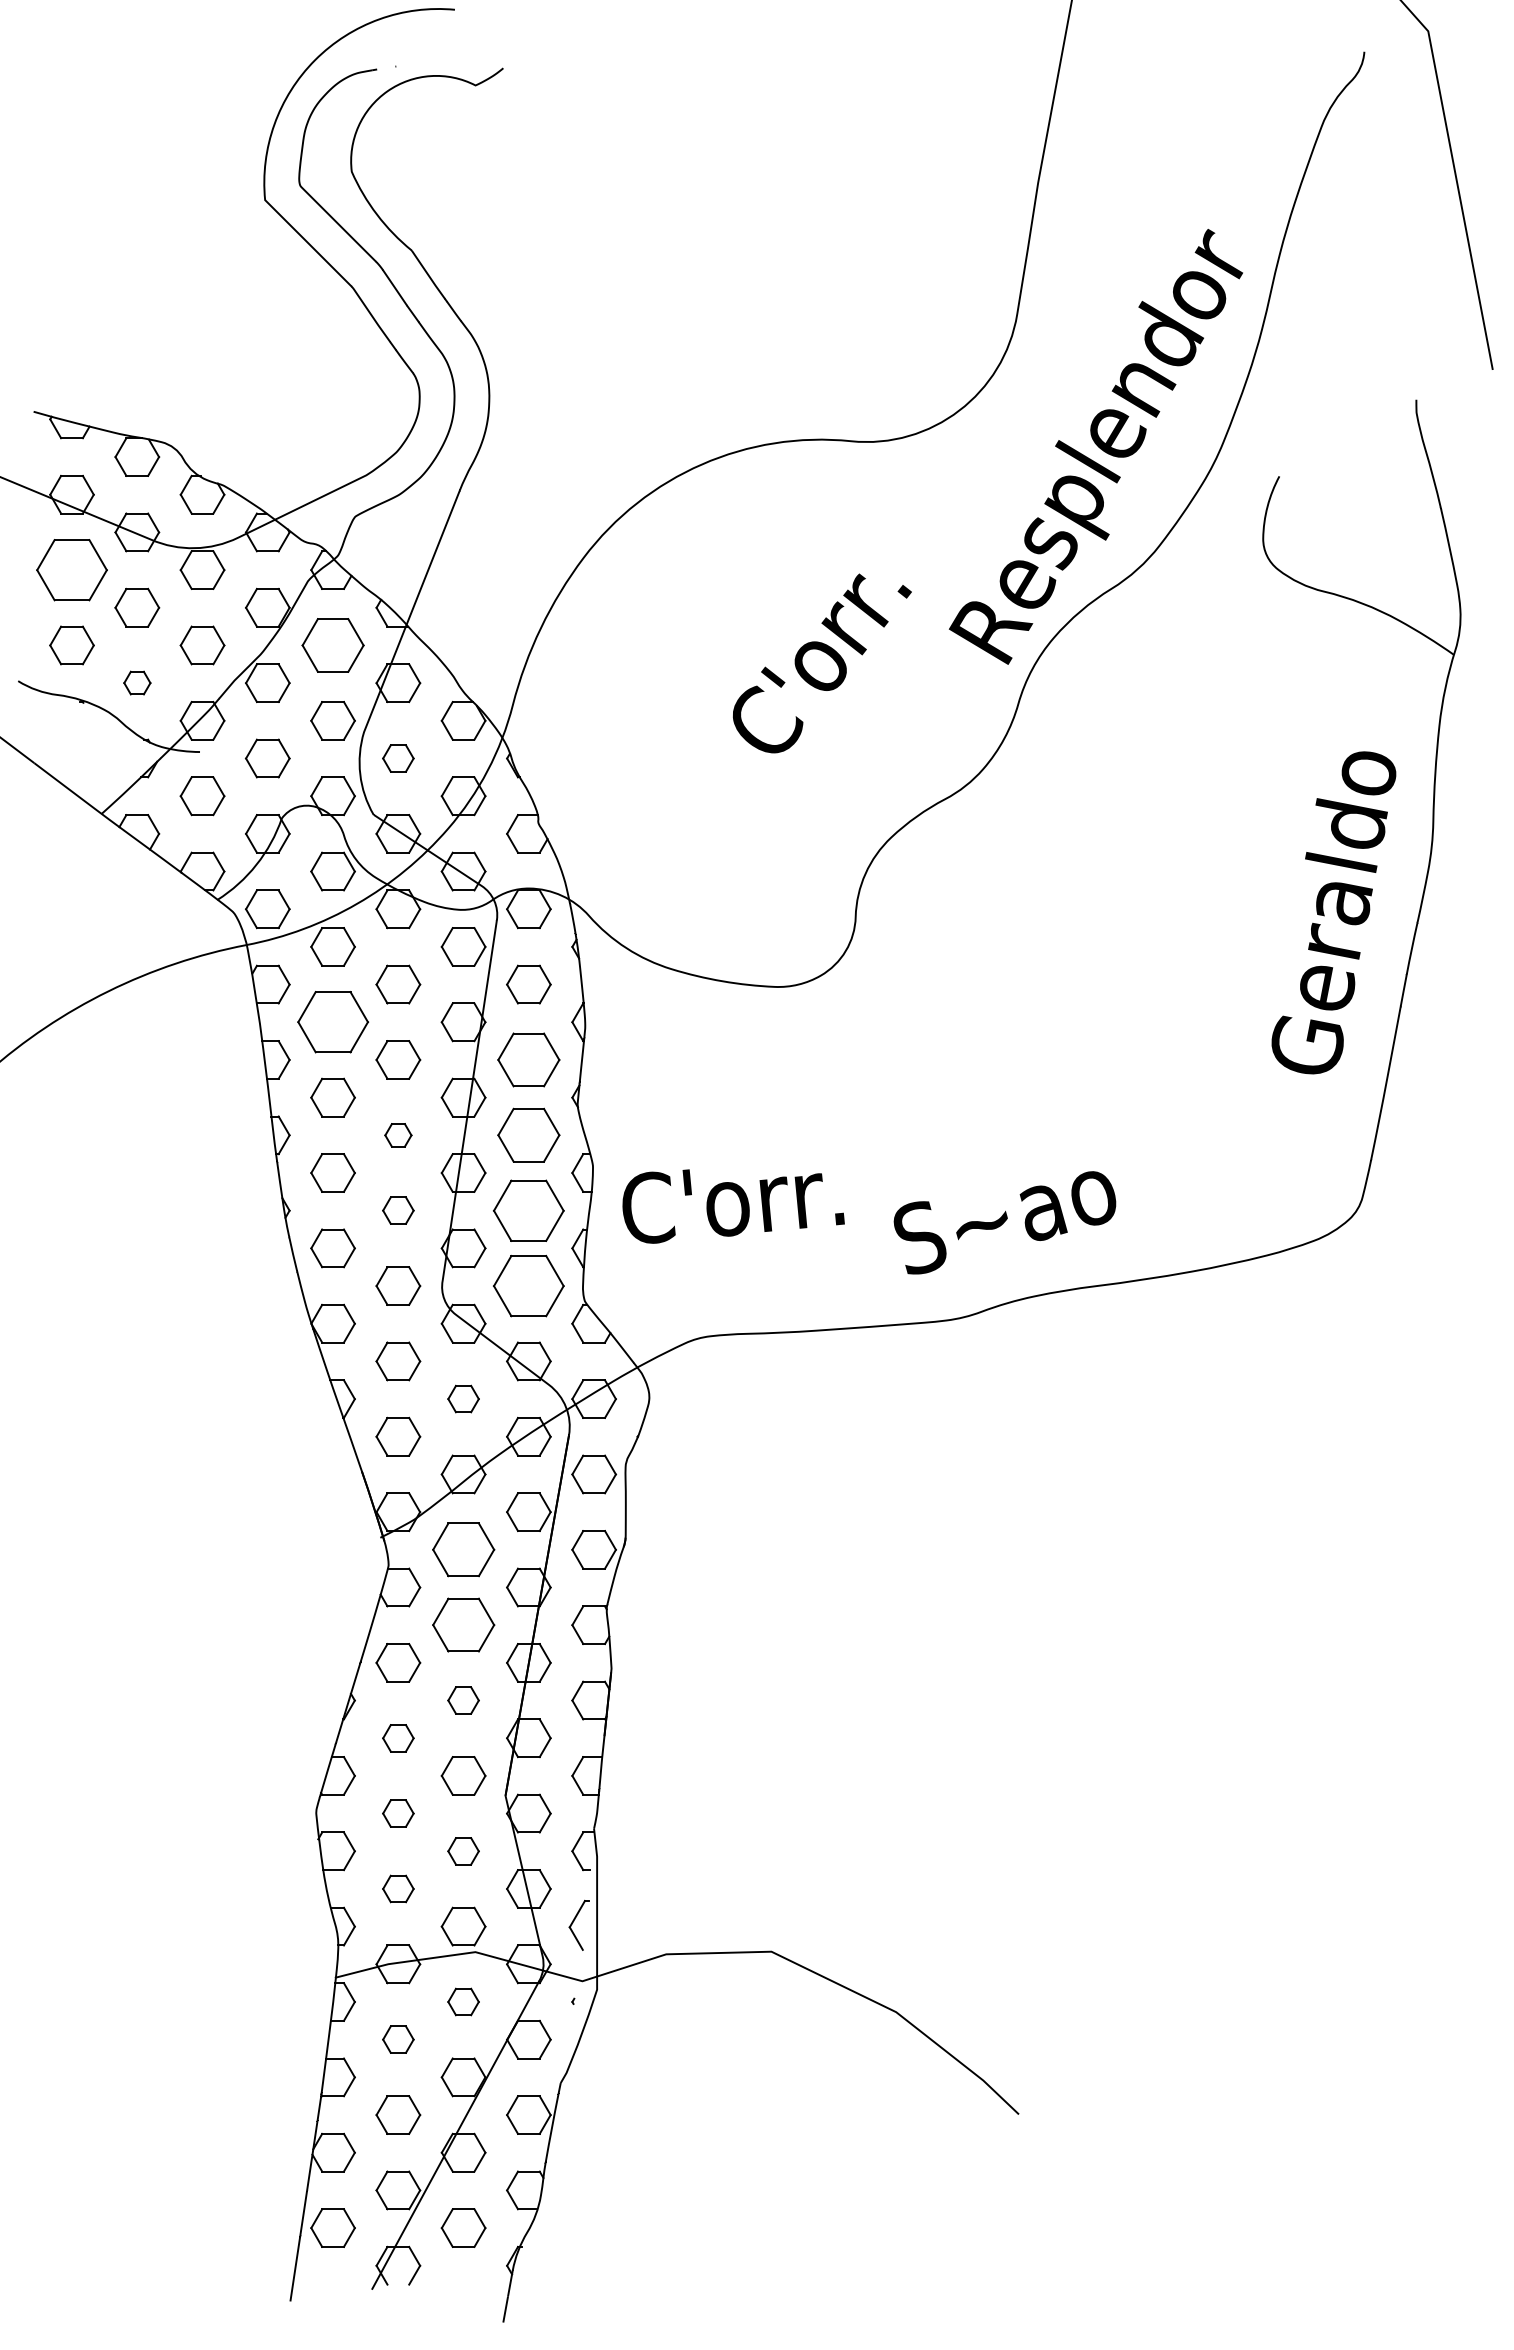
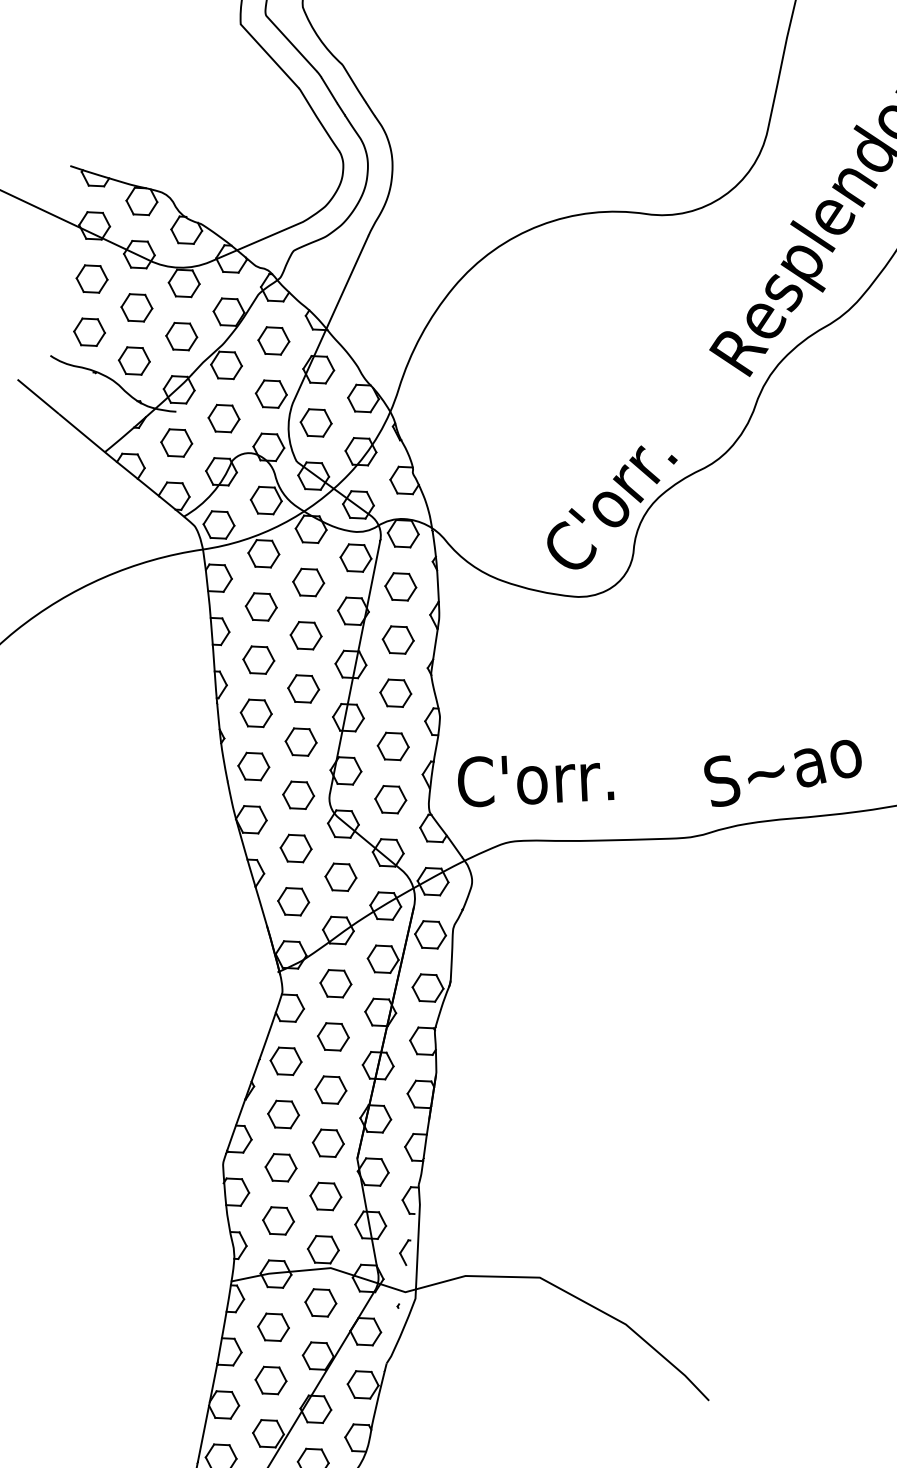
part: (71, 569) -> (91, 278), size x0.62
part: (332, 645) -> (273, 340), size x0.71
text: (822, 663) -> (612, 507), moved
part: (137, 682) -> (134, 360), size x1.67
part: (398, 758) -> (316, 422), size x1.43
part: (332, 1022) -> (260, 607), size x0.62
part: (528, 1059) -> (398, 639), size x0.71
part: (398, 1135) -> (303, 689), size x1.67
part: (528, 1135) -> (395, 693), size x0.71
text: (733, 1206) -> (536, 783), moved
part: (398, 1210) -> (301, 742), size x1.43
part: (528, 1210) -> (393, 746), size x0.62
text: (1004, 1222) -> (782, 773), moved
part: (528, 1285) -> (390, 799), size x0.62
part: (463, 1398) -> (340, 876), size x1.43
part: (463, 1549) -> (335, 983), size x0.71
part: (463, 1625) -> (333, 1037), size x0.71
part: (463, 1700) -> (330, 1090), size x1.43
part: (398, 1738) -> (283, 1114), size x1.43
part: (398, 1813) -> (281, 1167), size x1.43
part: (463, 1851) -> (325, 1196), size x1.43
part: (398, 1888) -> (278, 1220), size x1.43
part: (578, 1924) -> (404, 1252), size x0.71
part: (463, 2001) -> (320, 1302), size x1.43
part: (398, 2039) -> (273, 1327), size x1.43

